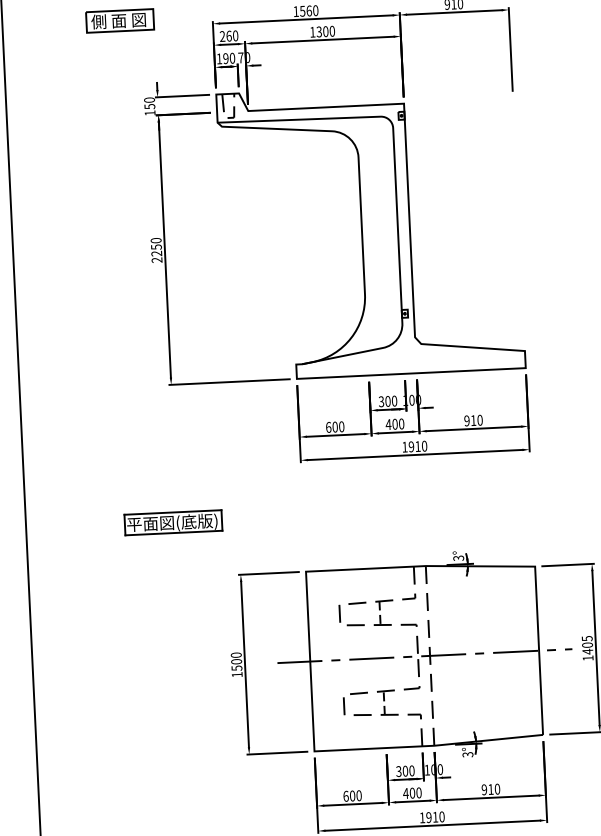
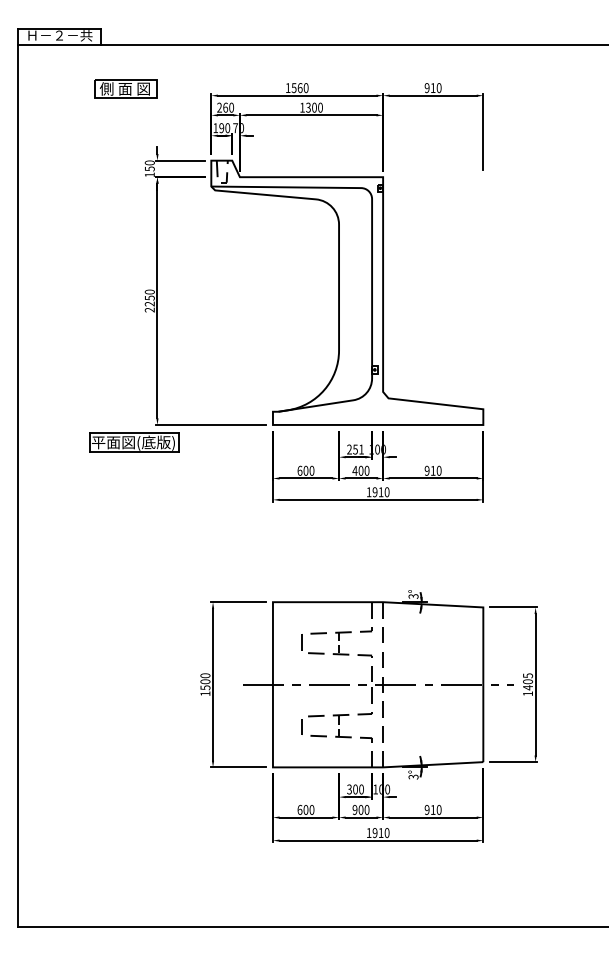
text: (387, 401) -> (355, 449), 300 -> 251
part: (173, 522) -> (134, 442), moved
text: (405, 793) -> (354, 809), 400 -> 900

